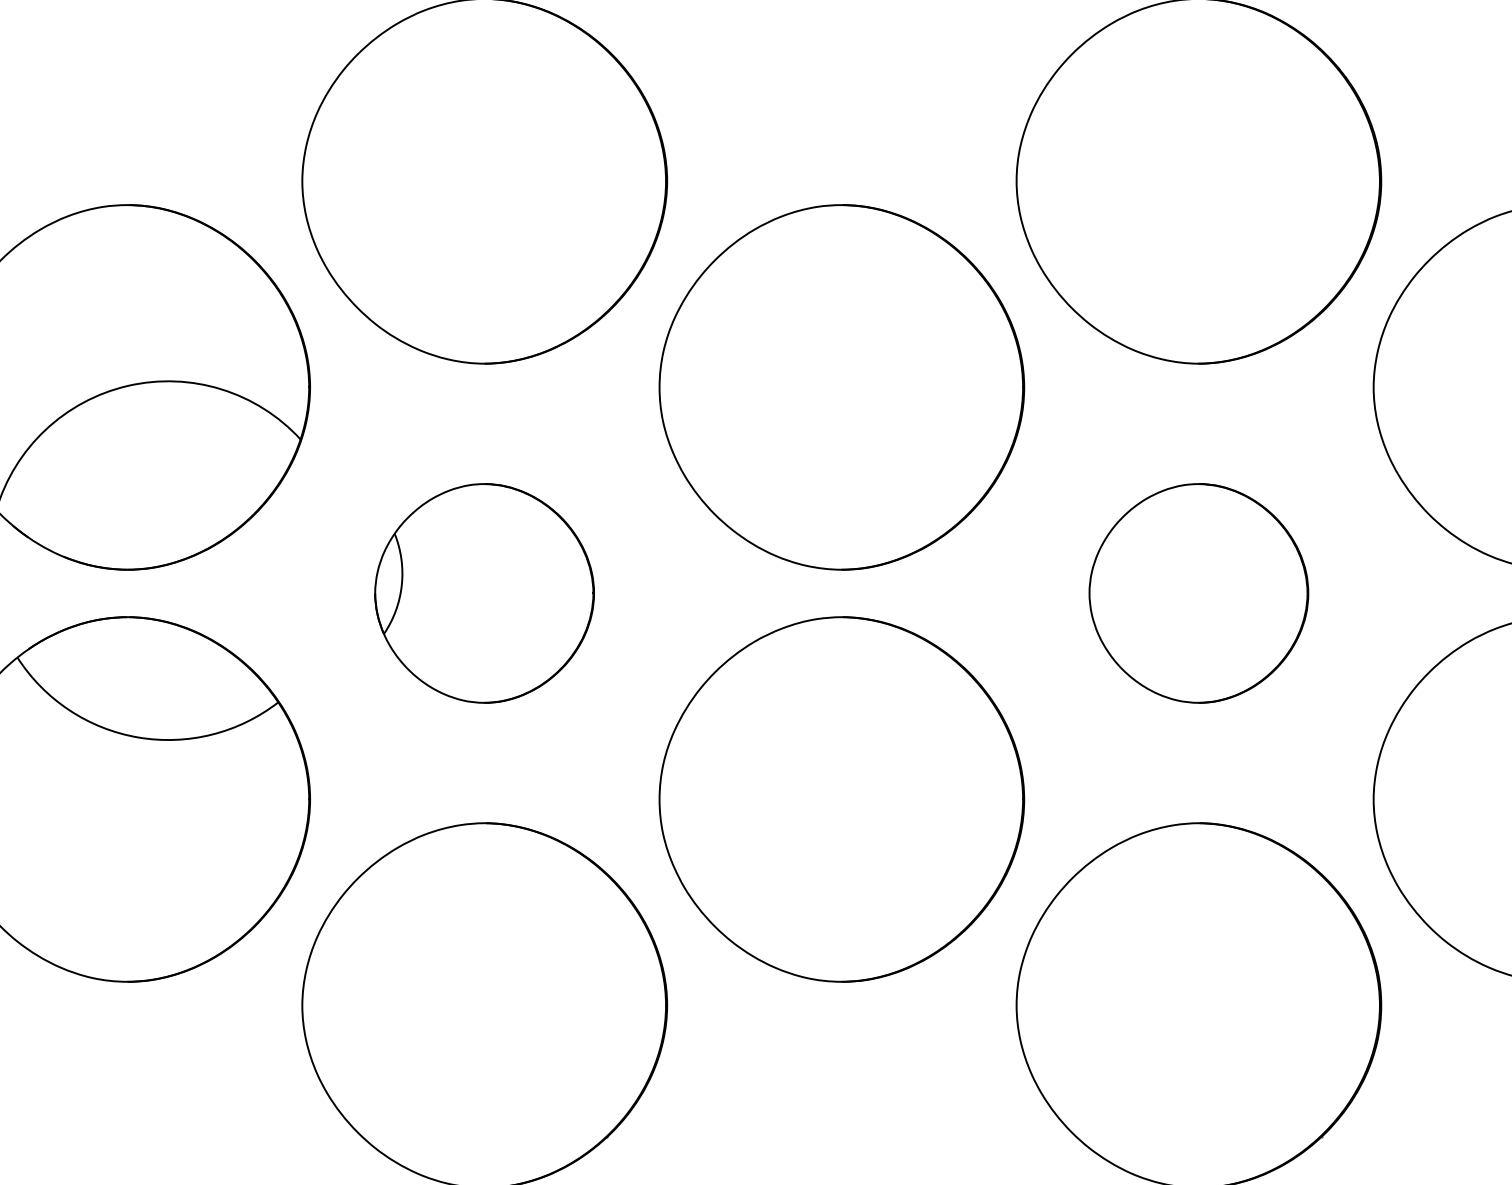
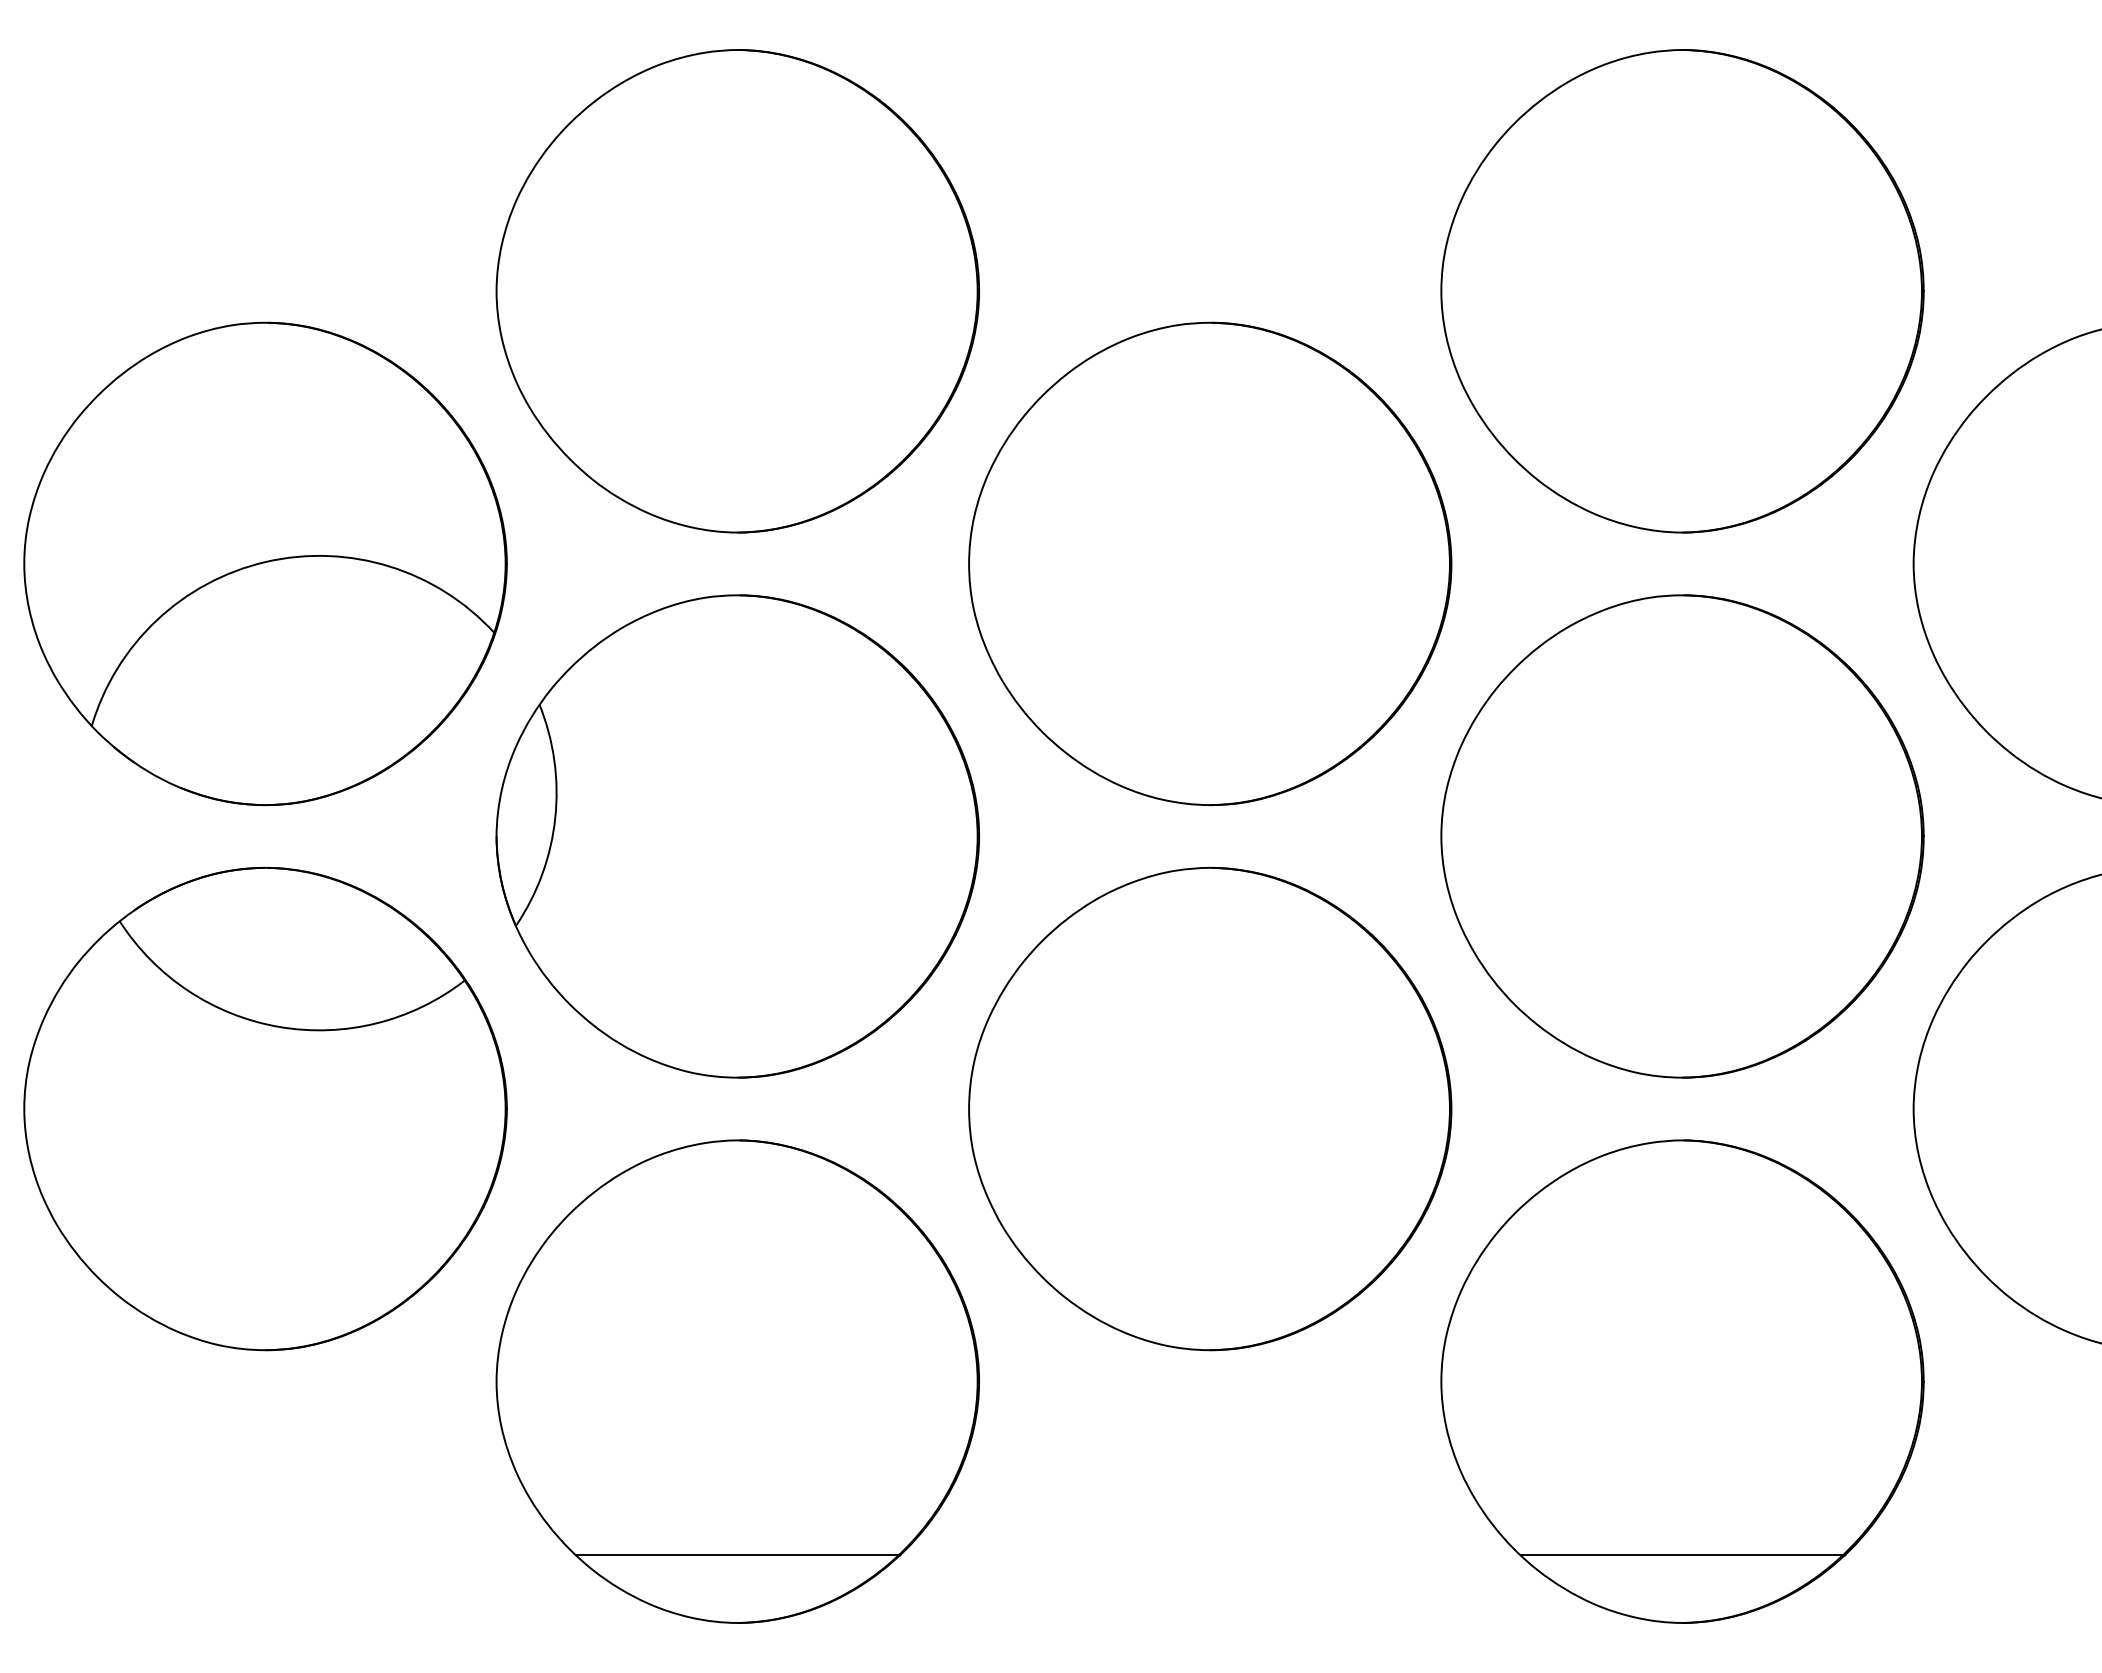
part: (484, 593) -> (737, 836), size x1.67
part: (1198, 593) -> (1682, 836), size x1.67
line: (483, 1137) -> (736, 1555), added
line: (1198, 1137) -> (1681, 1555), added

